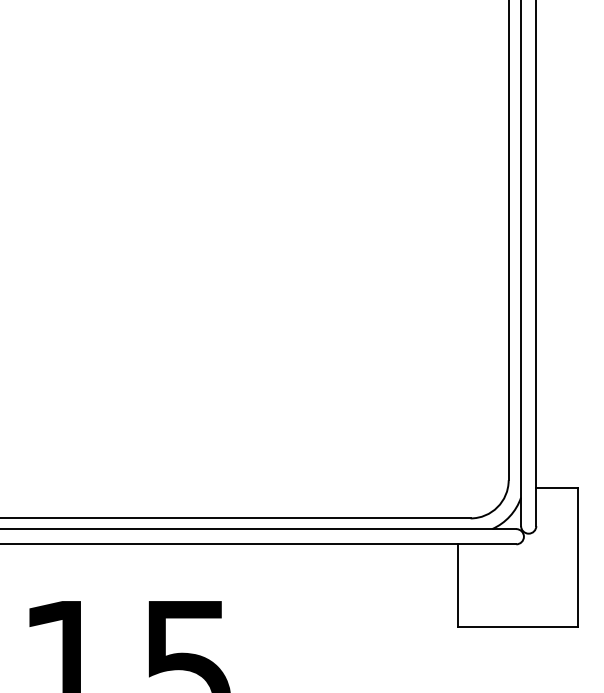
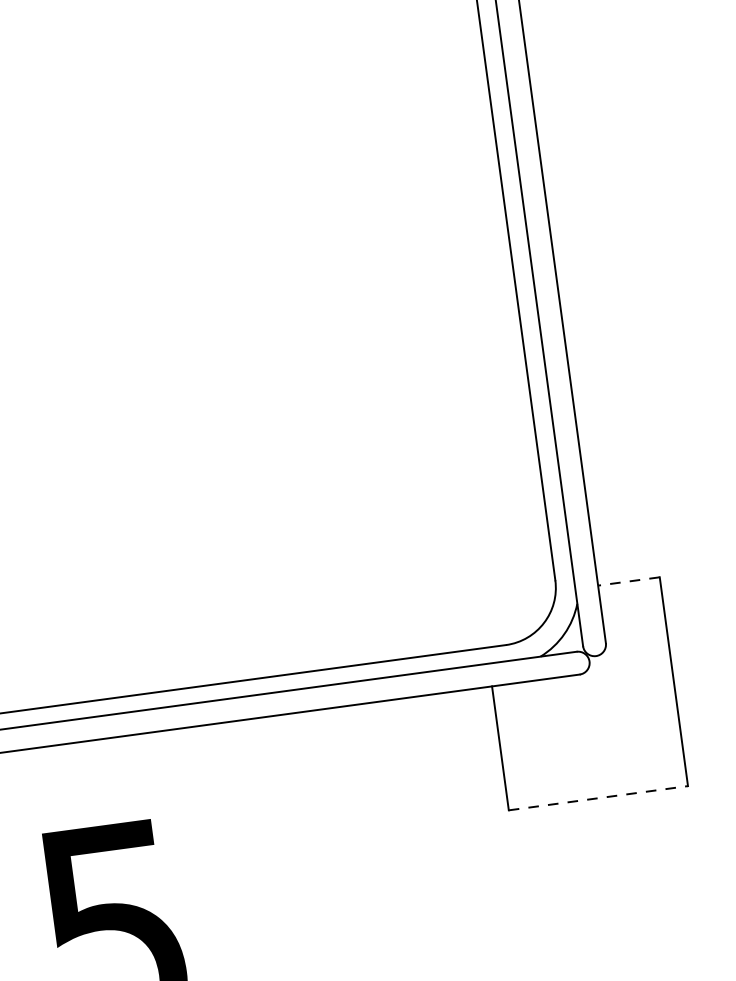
line: (556, 487) -> (628, 581), solid -> dashed
line: (517, 627) -> (598, 798), solid -> dashed

